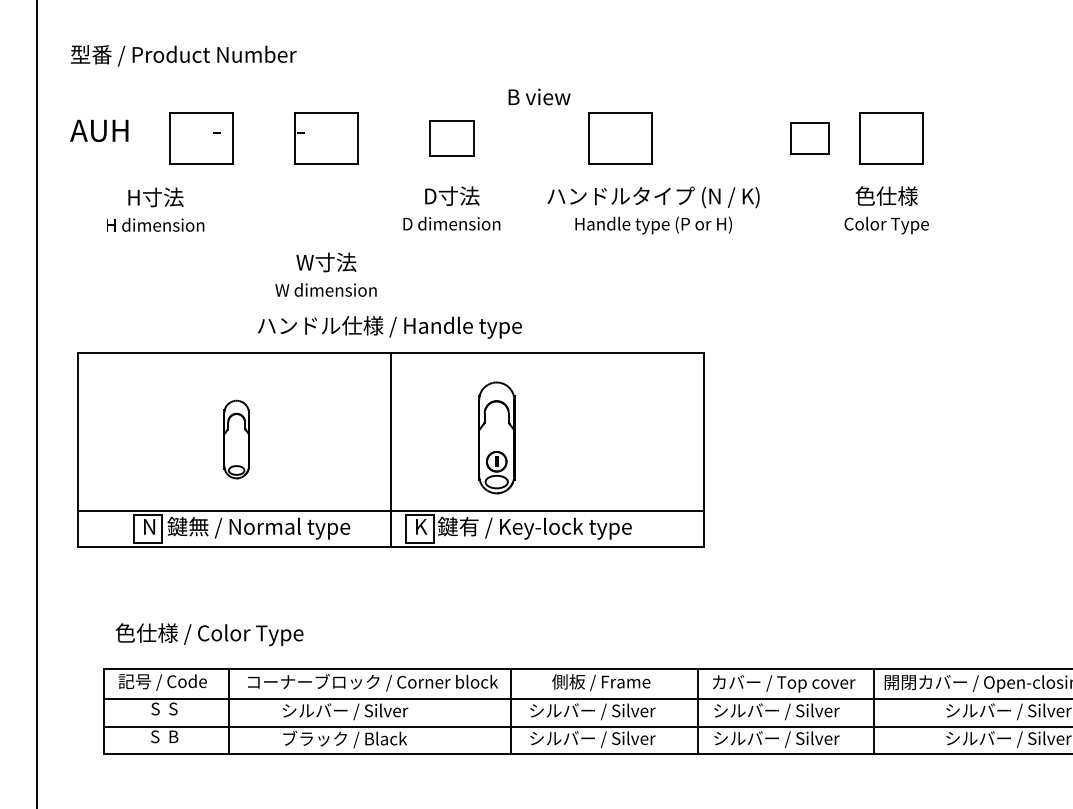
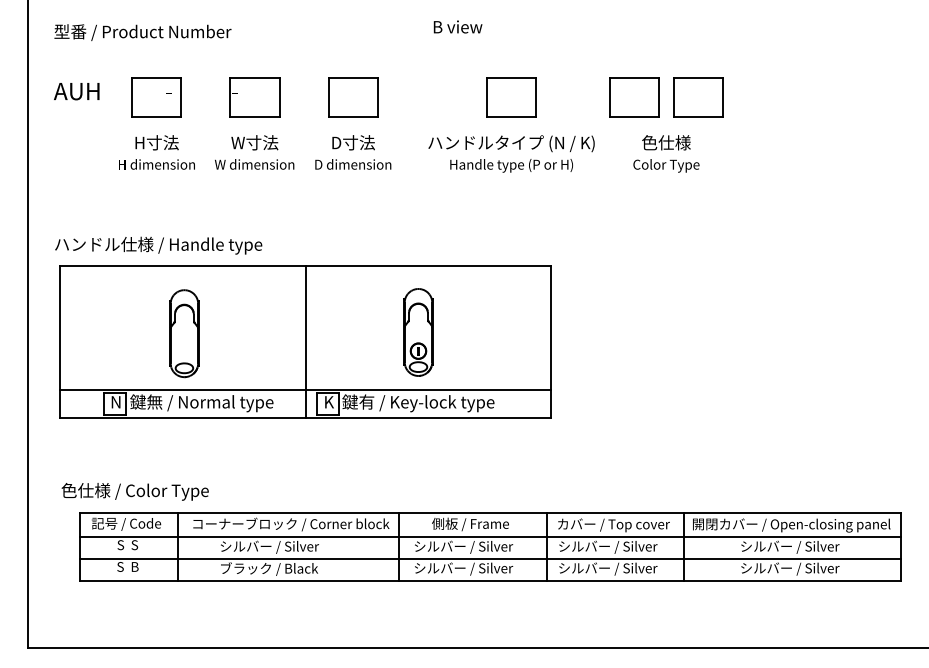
text: (538, 96) -> (457, 26), moved
part: (452, 138) -> (353, 97), size x1.43
part: (620, 138) -> (511, 97), moved
part: (810, 138) -> (634, 97), size x1.67
text: (155, 209) -> (156, 152), moved
text: (886, 209) -> (666, 153), moved
text: (325, 274) -> (254, 152), moved
text: (389, 327) -> (158, 245), moved
part: (496, 437) -> (418, 332), moved
part: (236, 439) -> (184, 333), size x1.43
text: (208, 634) -> (134, 491), moved

